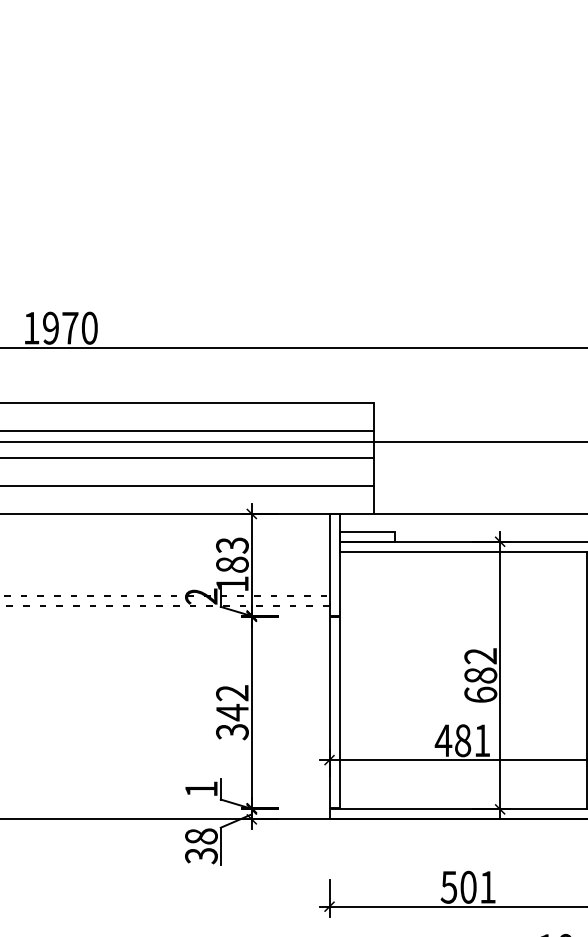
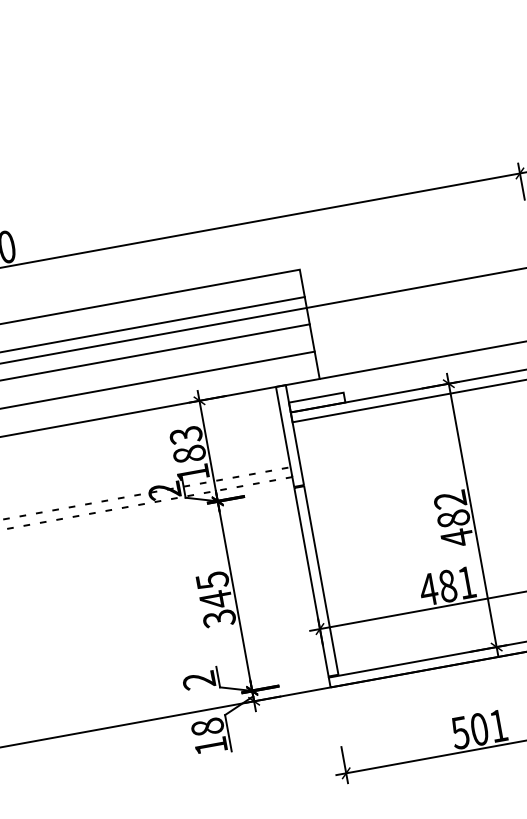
text: (232, 693) -> (212, 580), 342 -> 345
text: (480, 694) -> (456, 537), 682 -> 482
text: (201, 789) -> (199, 680), 1 -> 2
text: (201, 856) -> (211, 746), 38 -> 18

